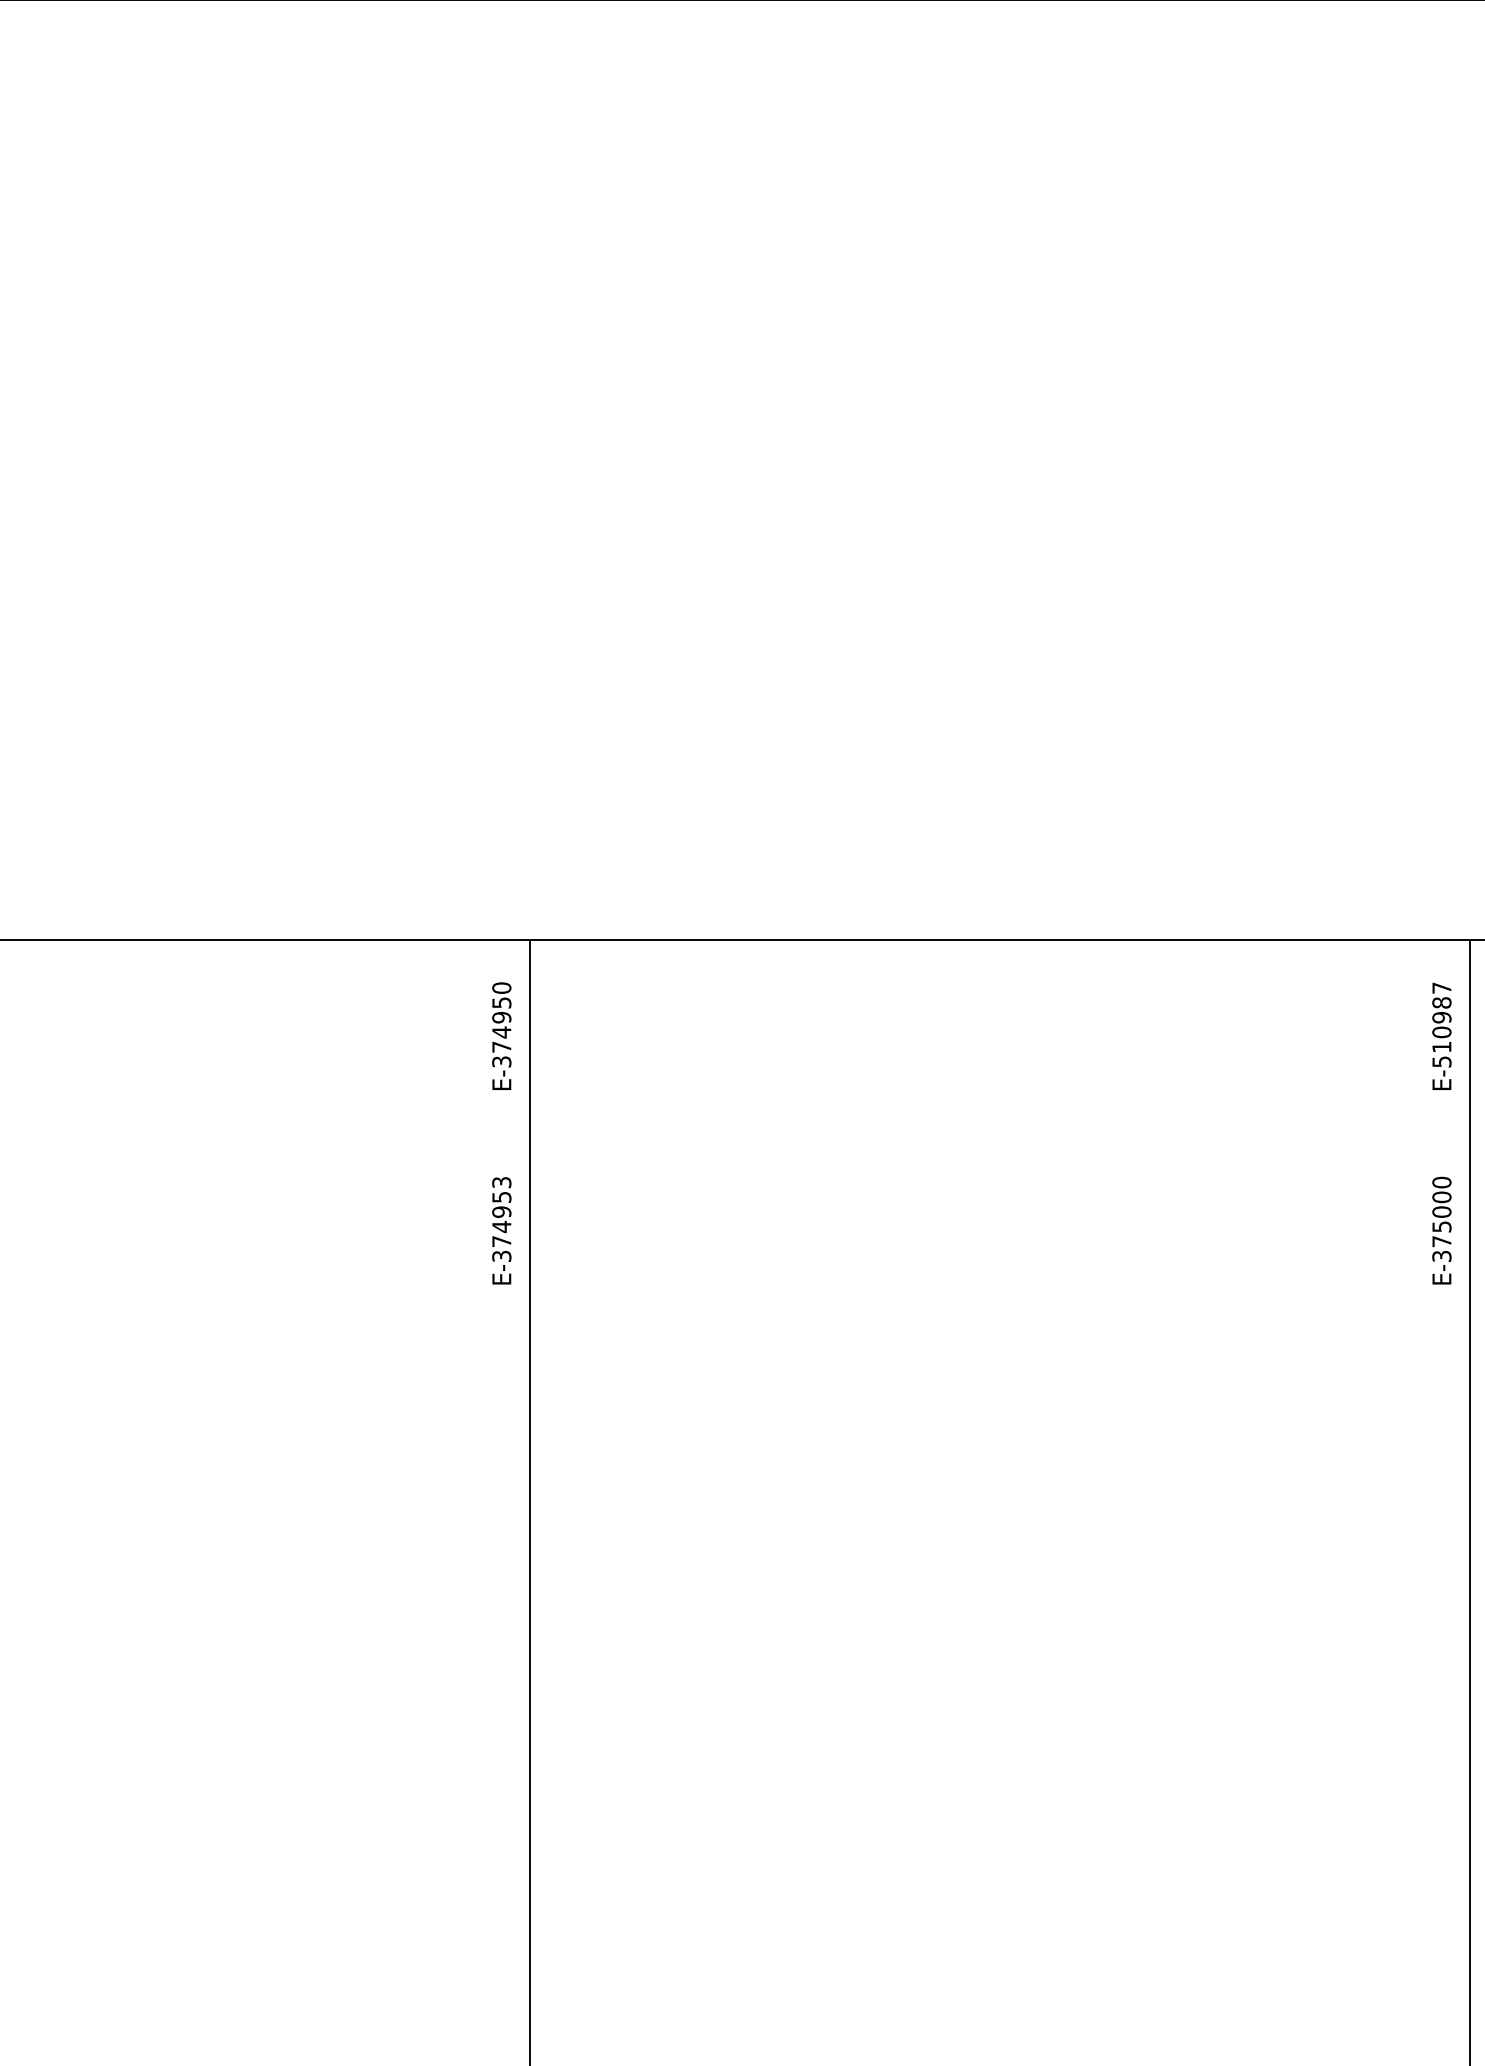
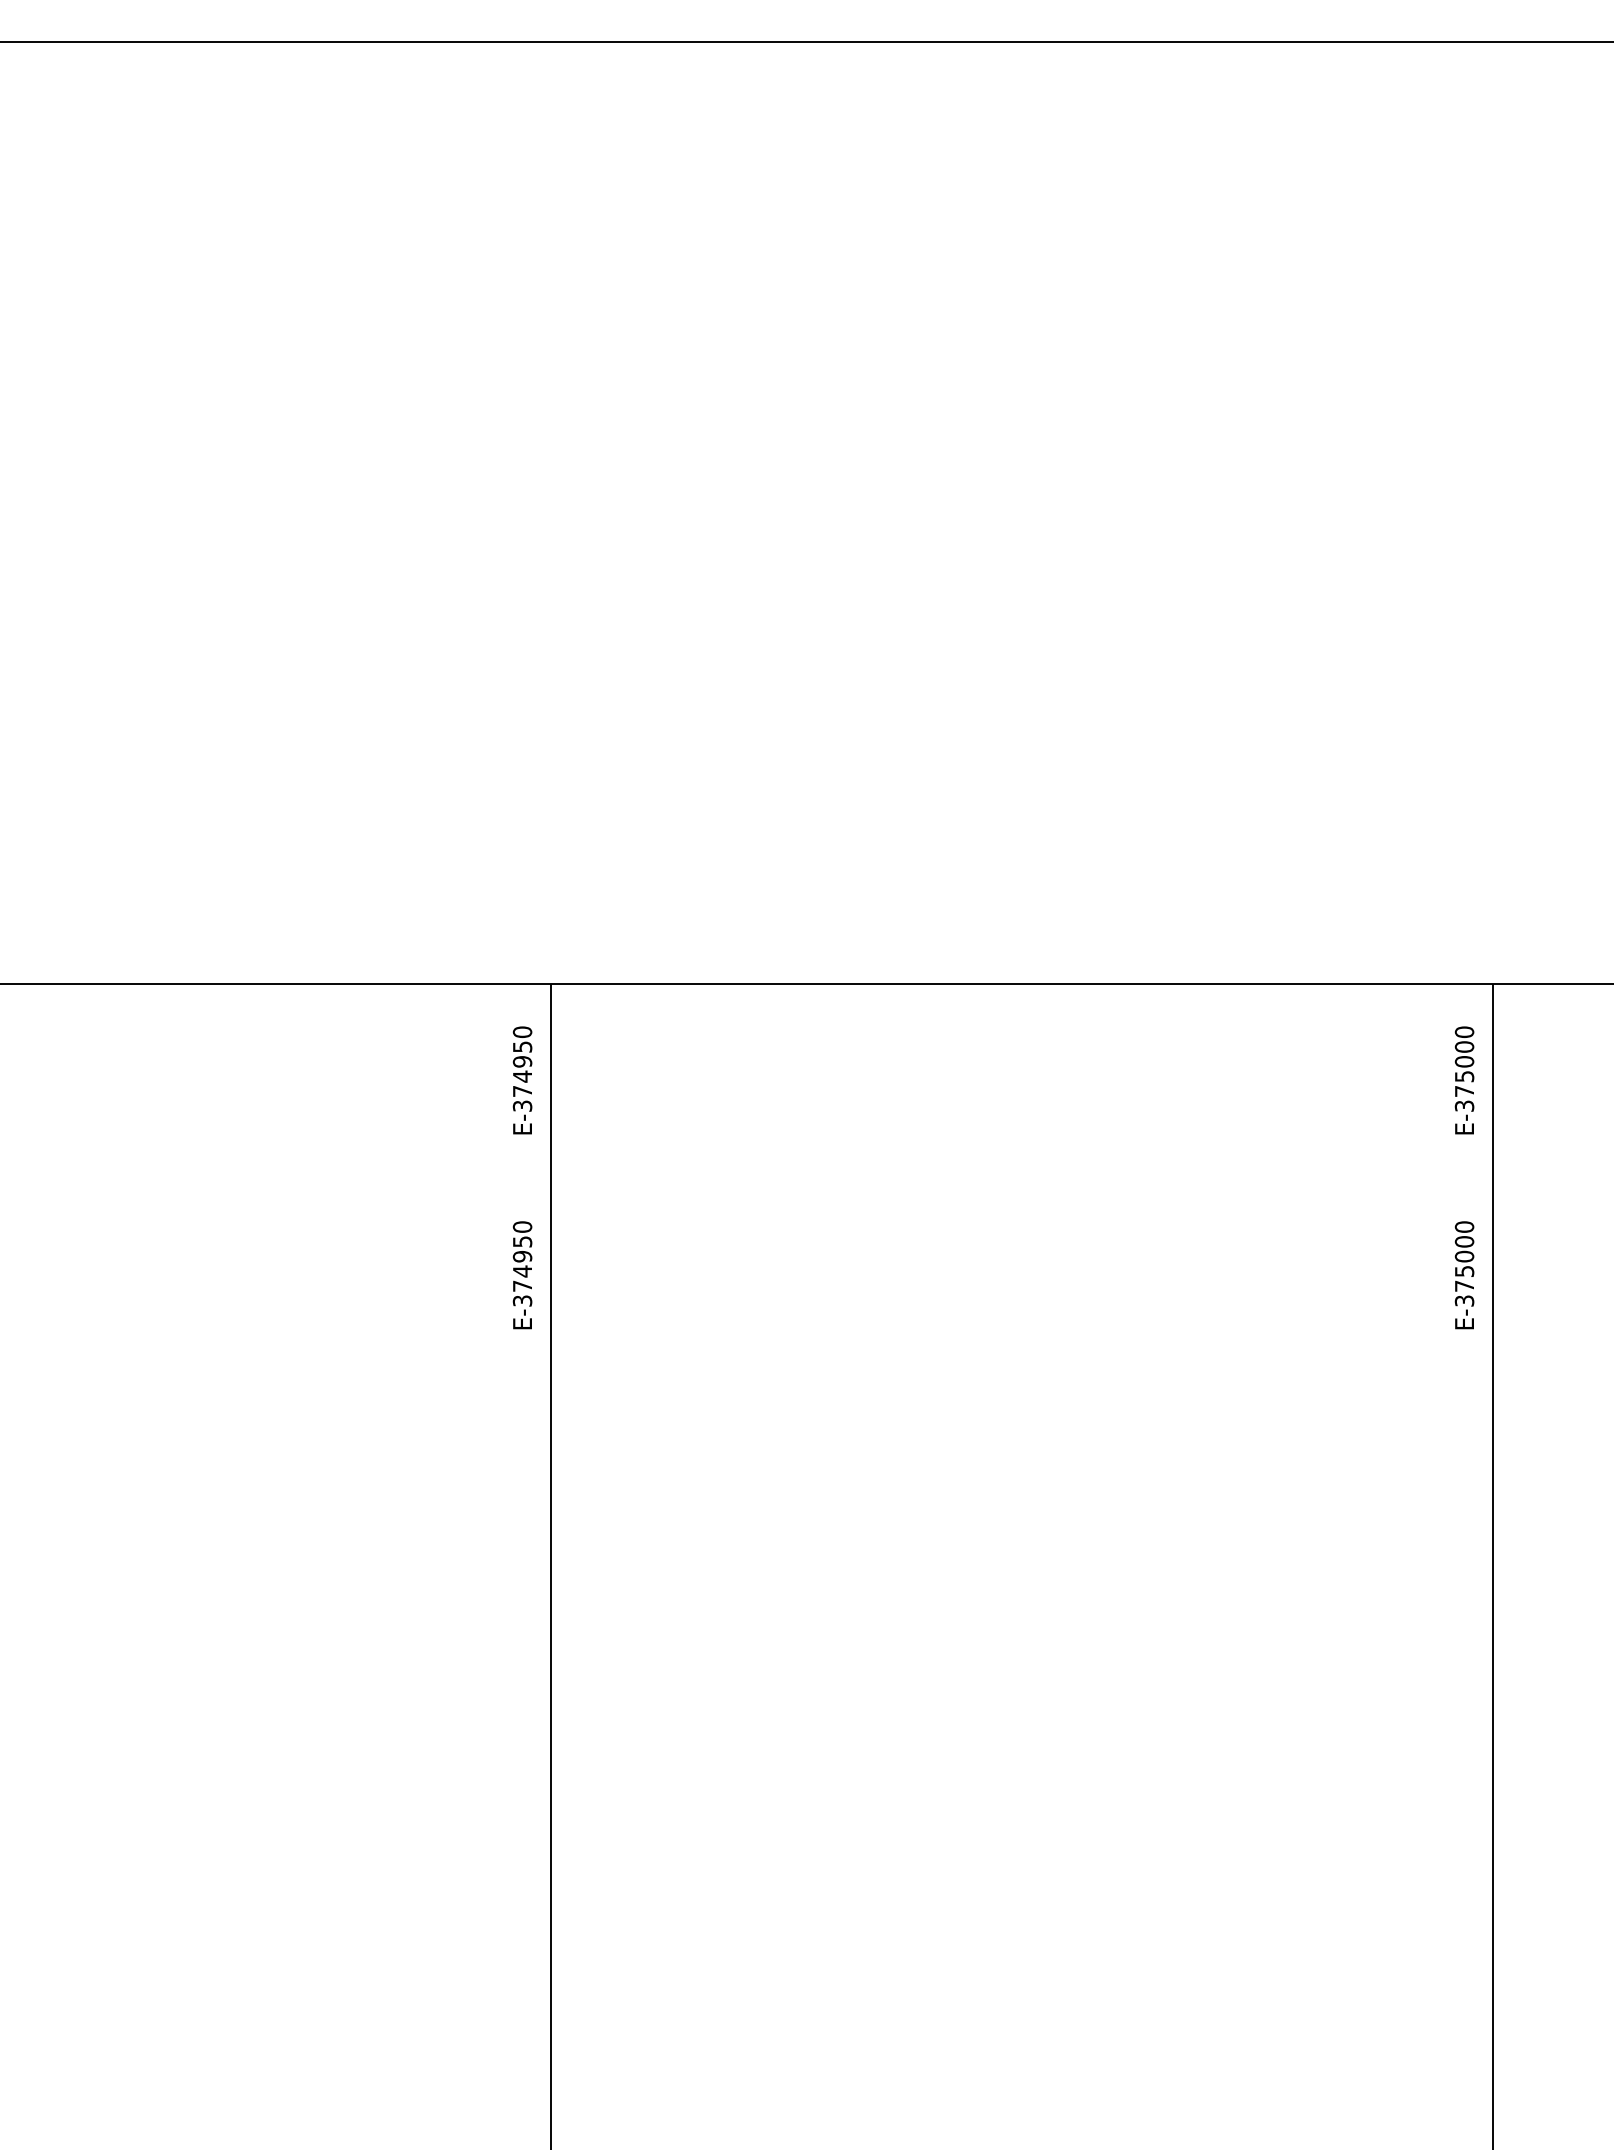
text: (1441, 1024) -> (1464, 1068), E-510987 -> E-375000
text: (501, 1182) -> (522, 1226), E-374953 -> E-374950

